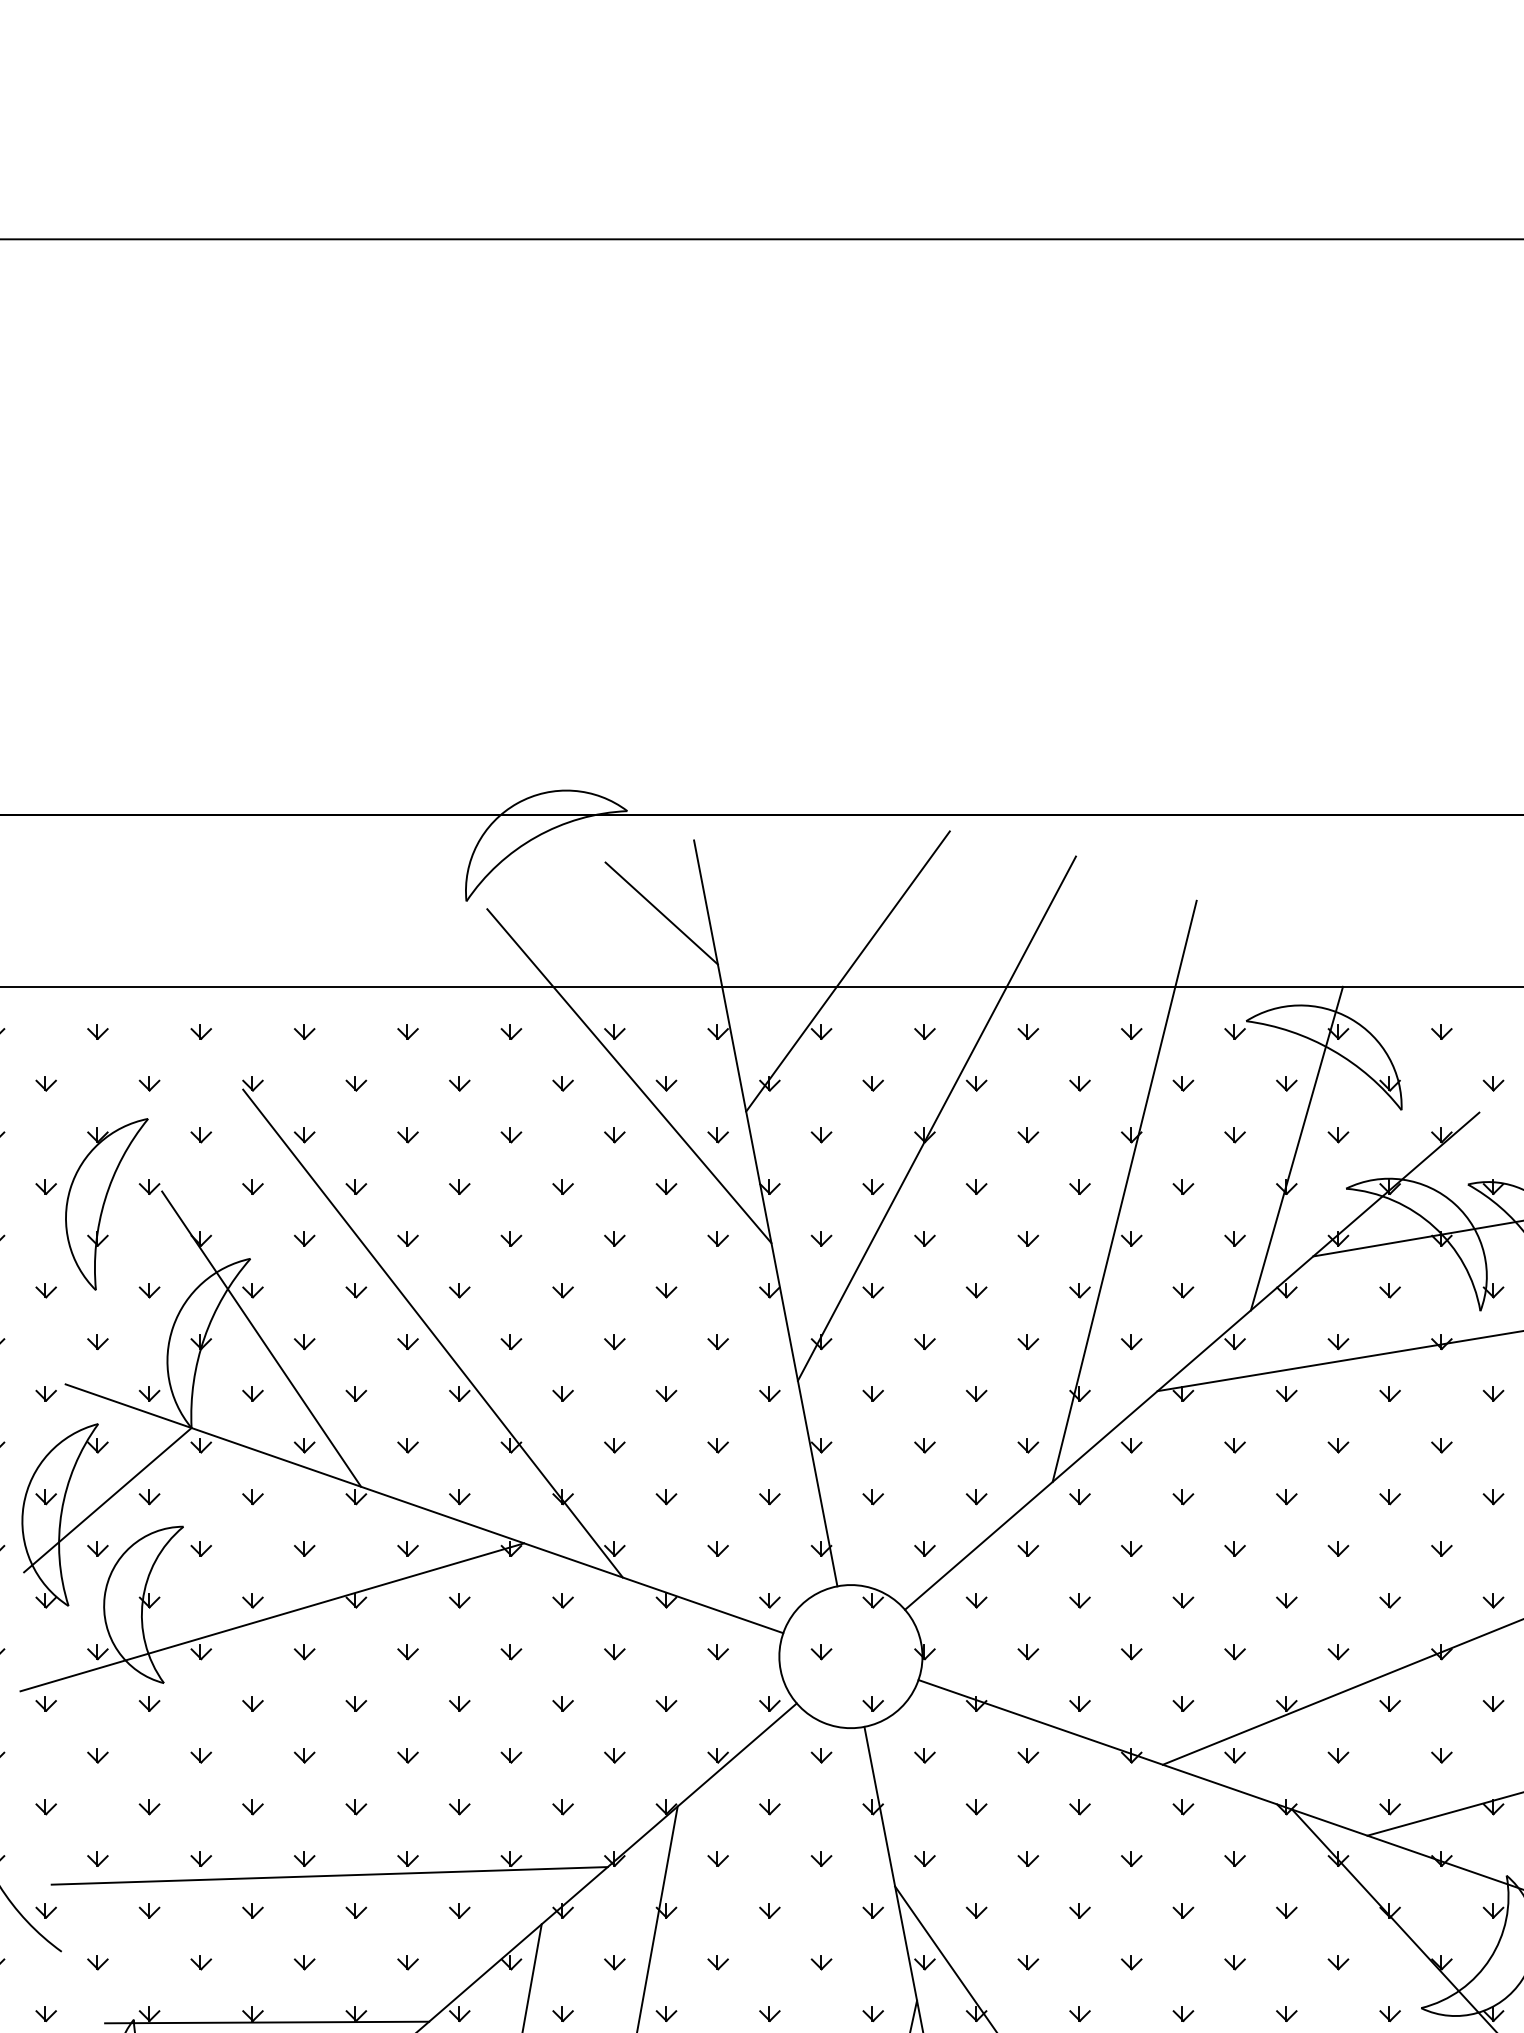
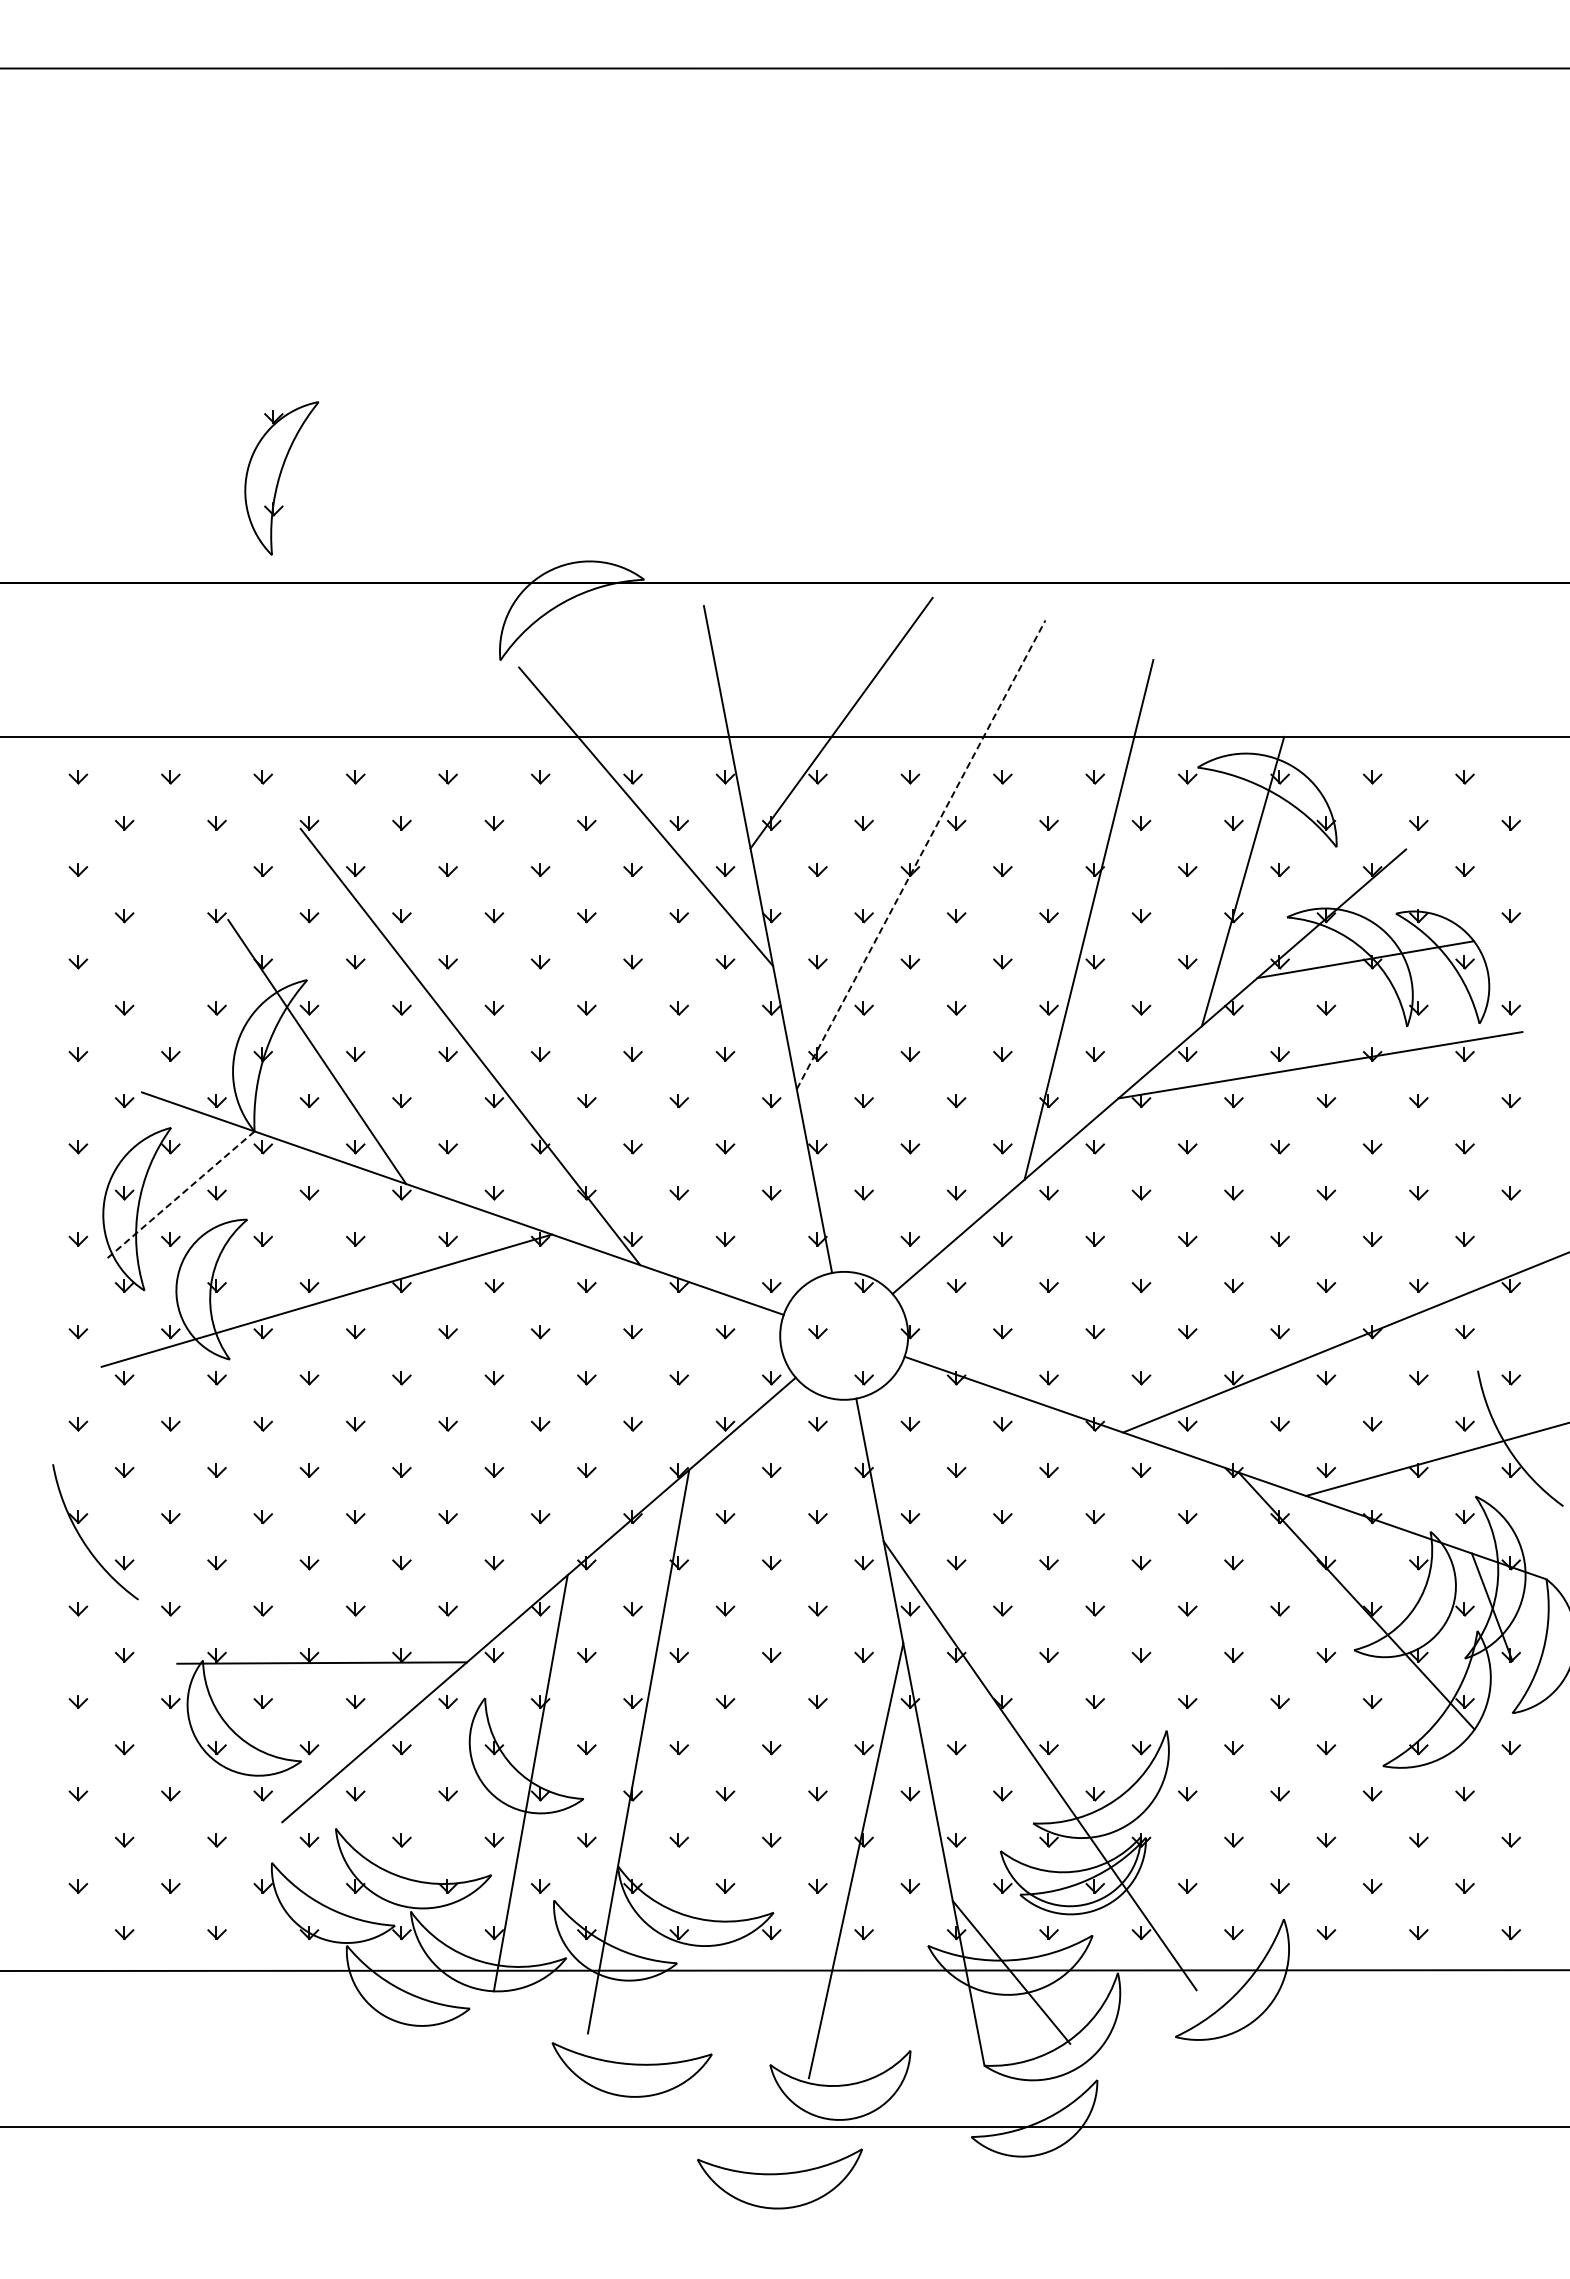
line: (661, 912) -> (674, 670), removed
line: (937, 1118) -> (921, 854), solid -> dashed
part: (106, 1204) -> (281, 478), moved
line: (107, 1499) -> (179, 1195), solid -> dashed
line: (329, 1875) -> (377, 1531), removed

